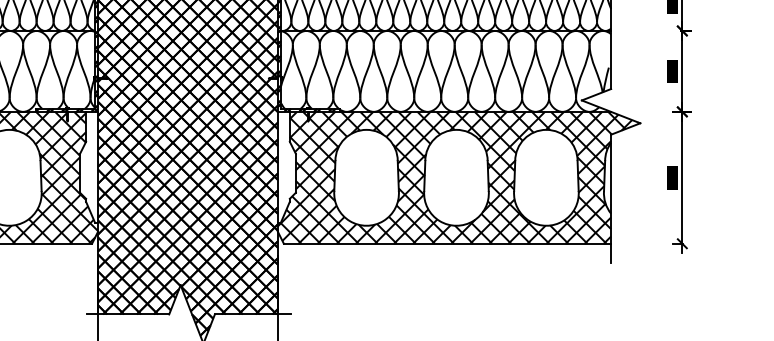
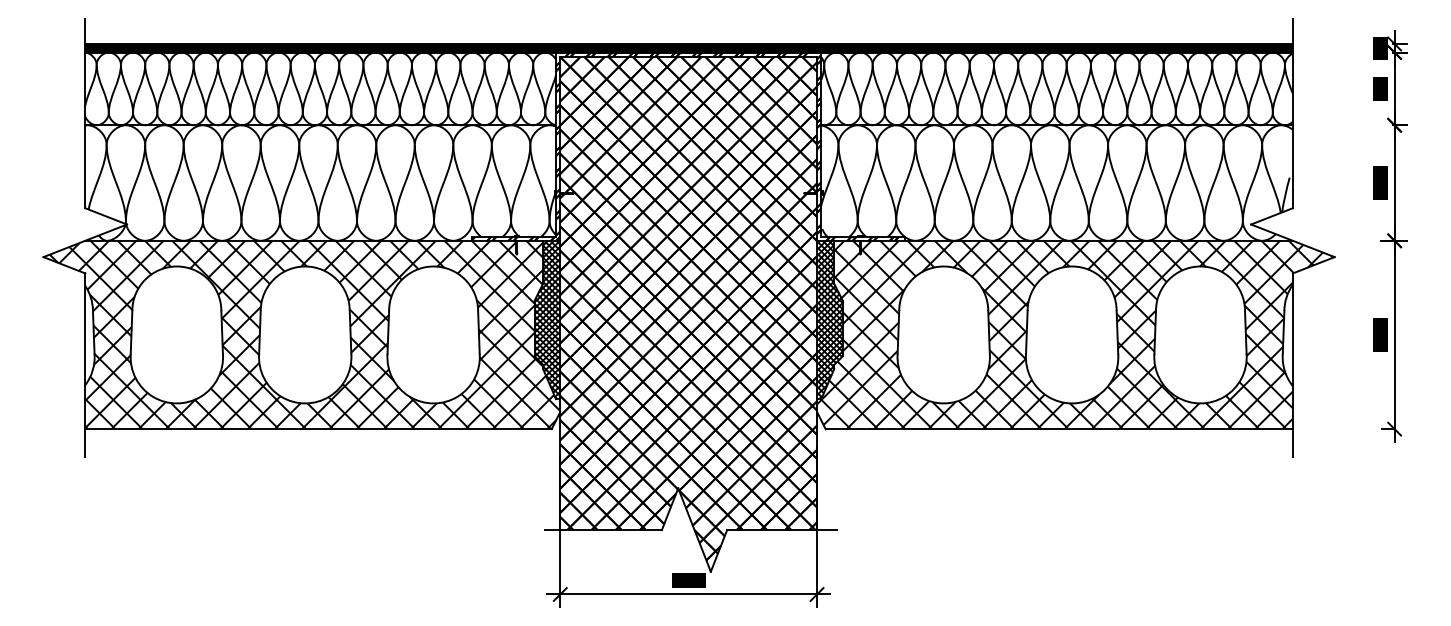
hatch: (89, 166) -> (547, 319), added
hatch: (286, 166) -> (829, 319), added

